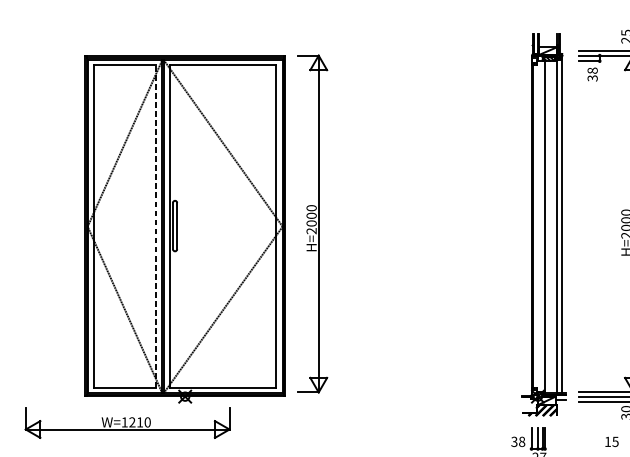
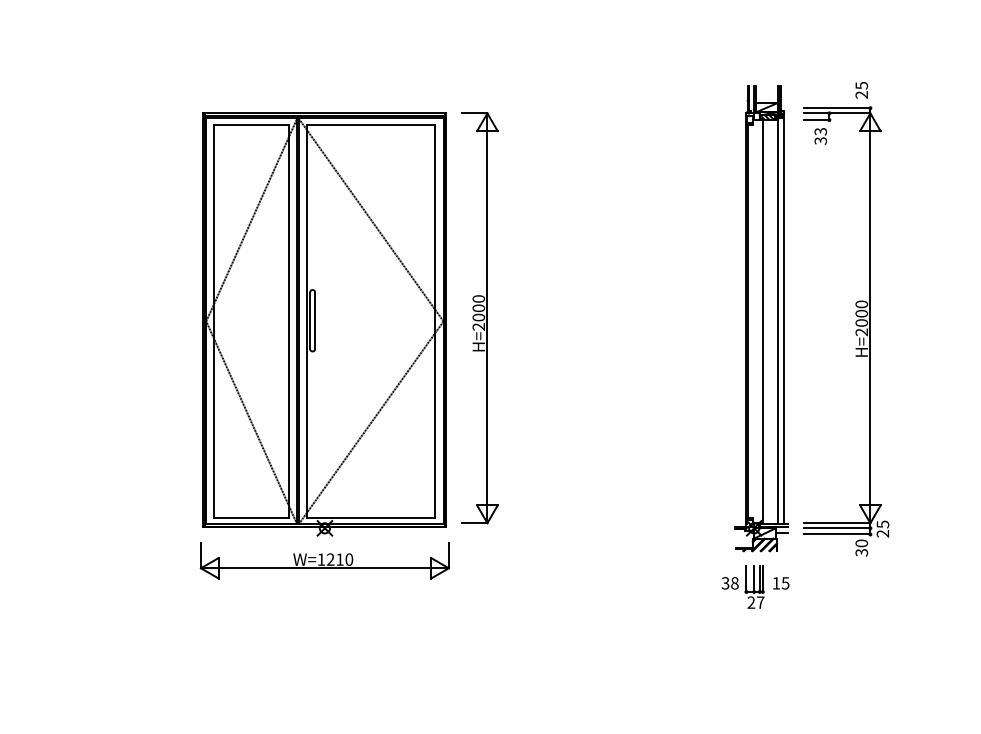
text: (592, 70) -> (820, 131), 38 -> 33
line: (156, 226) -> (289, 321), dashed -> solid
part: (127, 423) -> (324, 560), moved
text: (612, 442) -> (781, 583), moved

